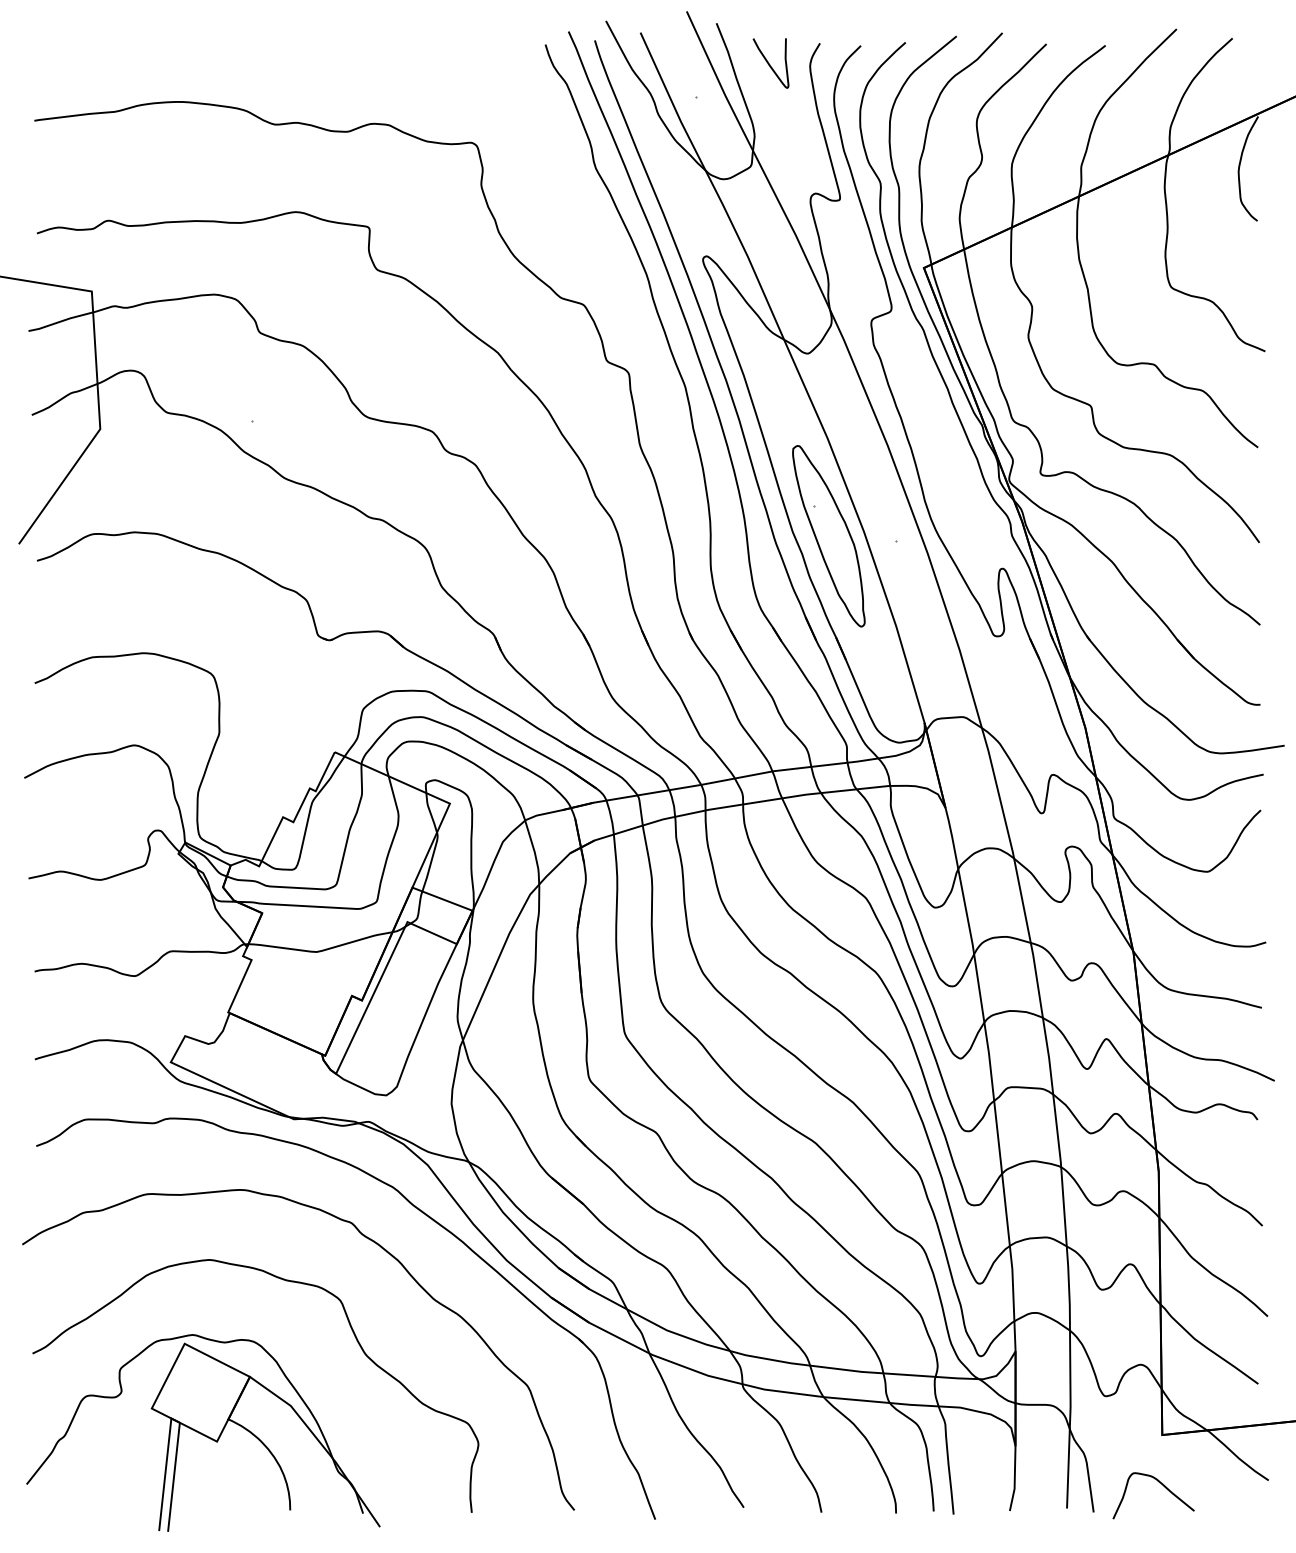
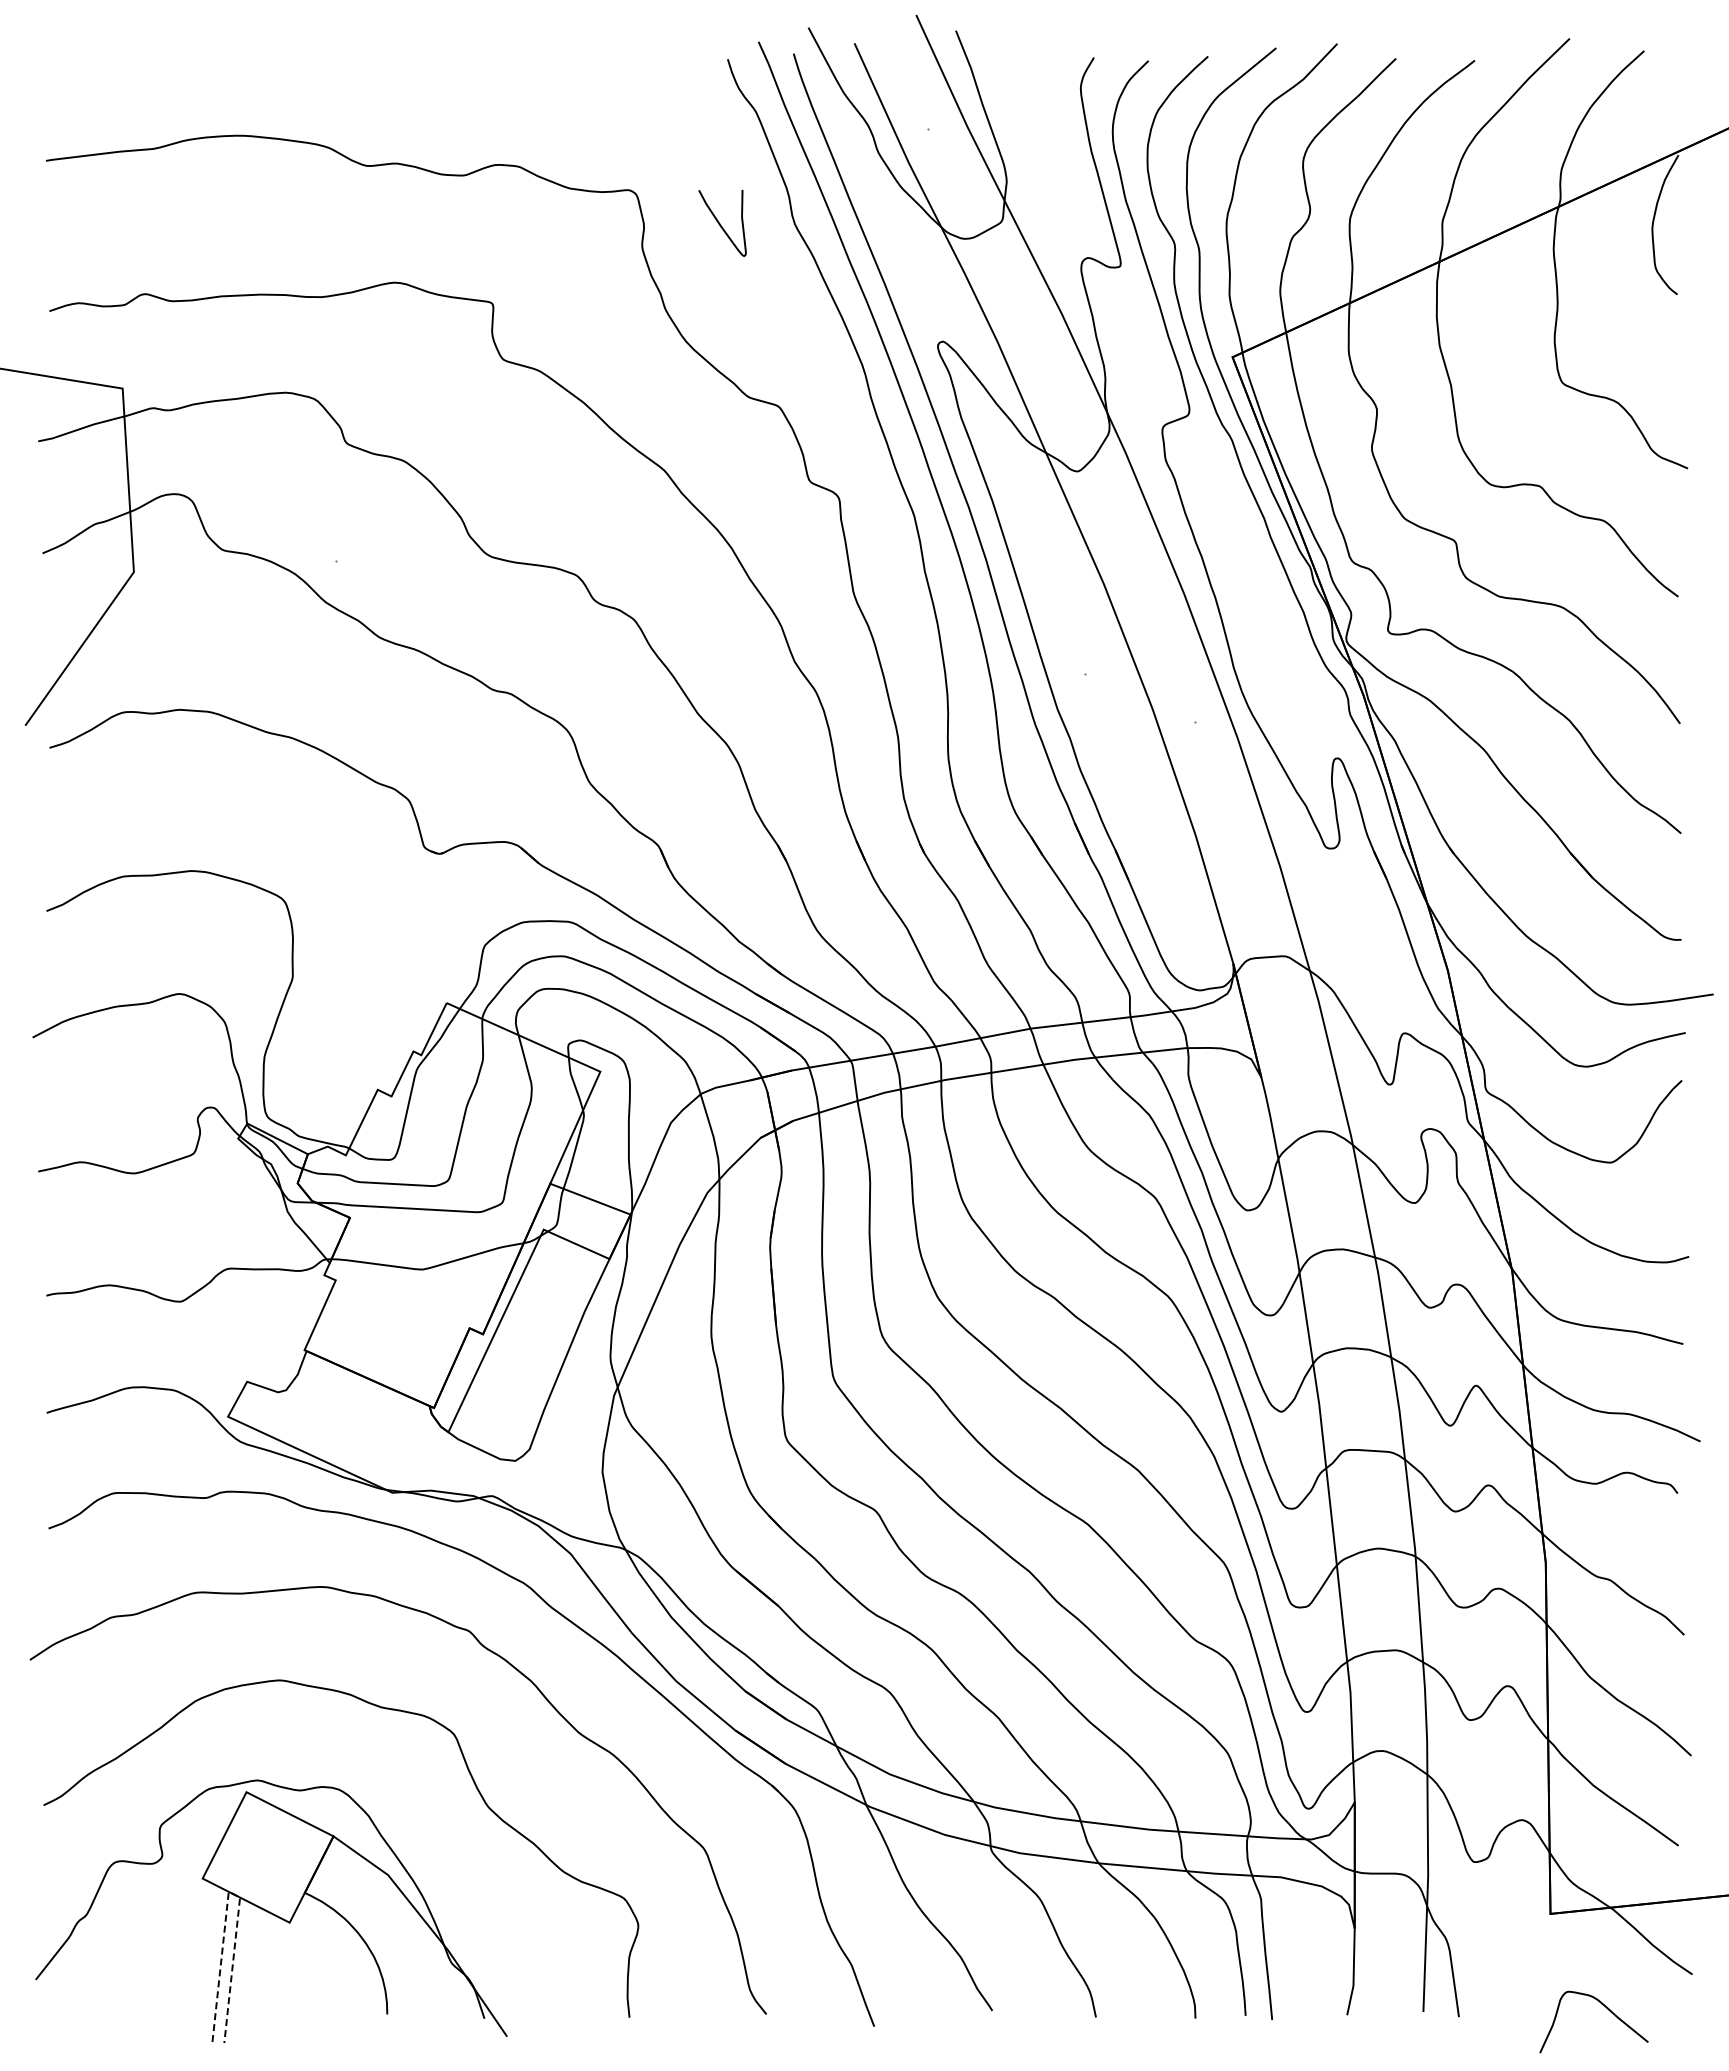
curve: (769, 63) -> (720, 223), moved
part: (828, 535) -> (1105, 714), removed
line: (174, 1419) -> (232, 1893), solid -> dashed
curve: (1160, 1483) -> (1602, 2005), moved

